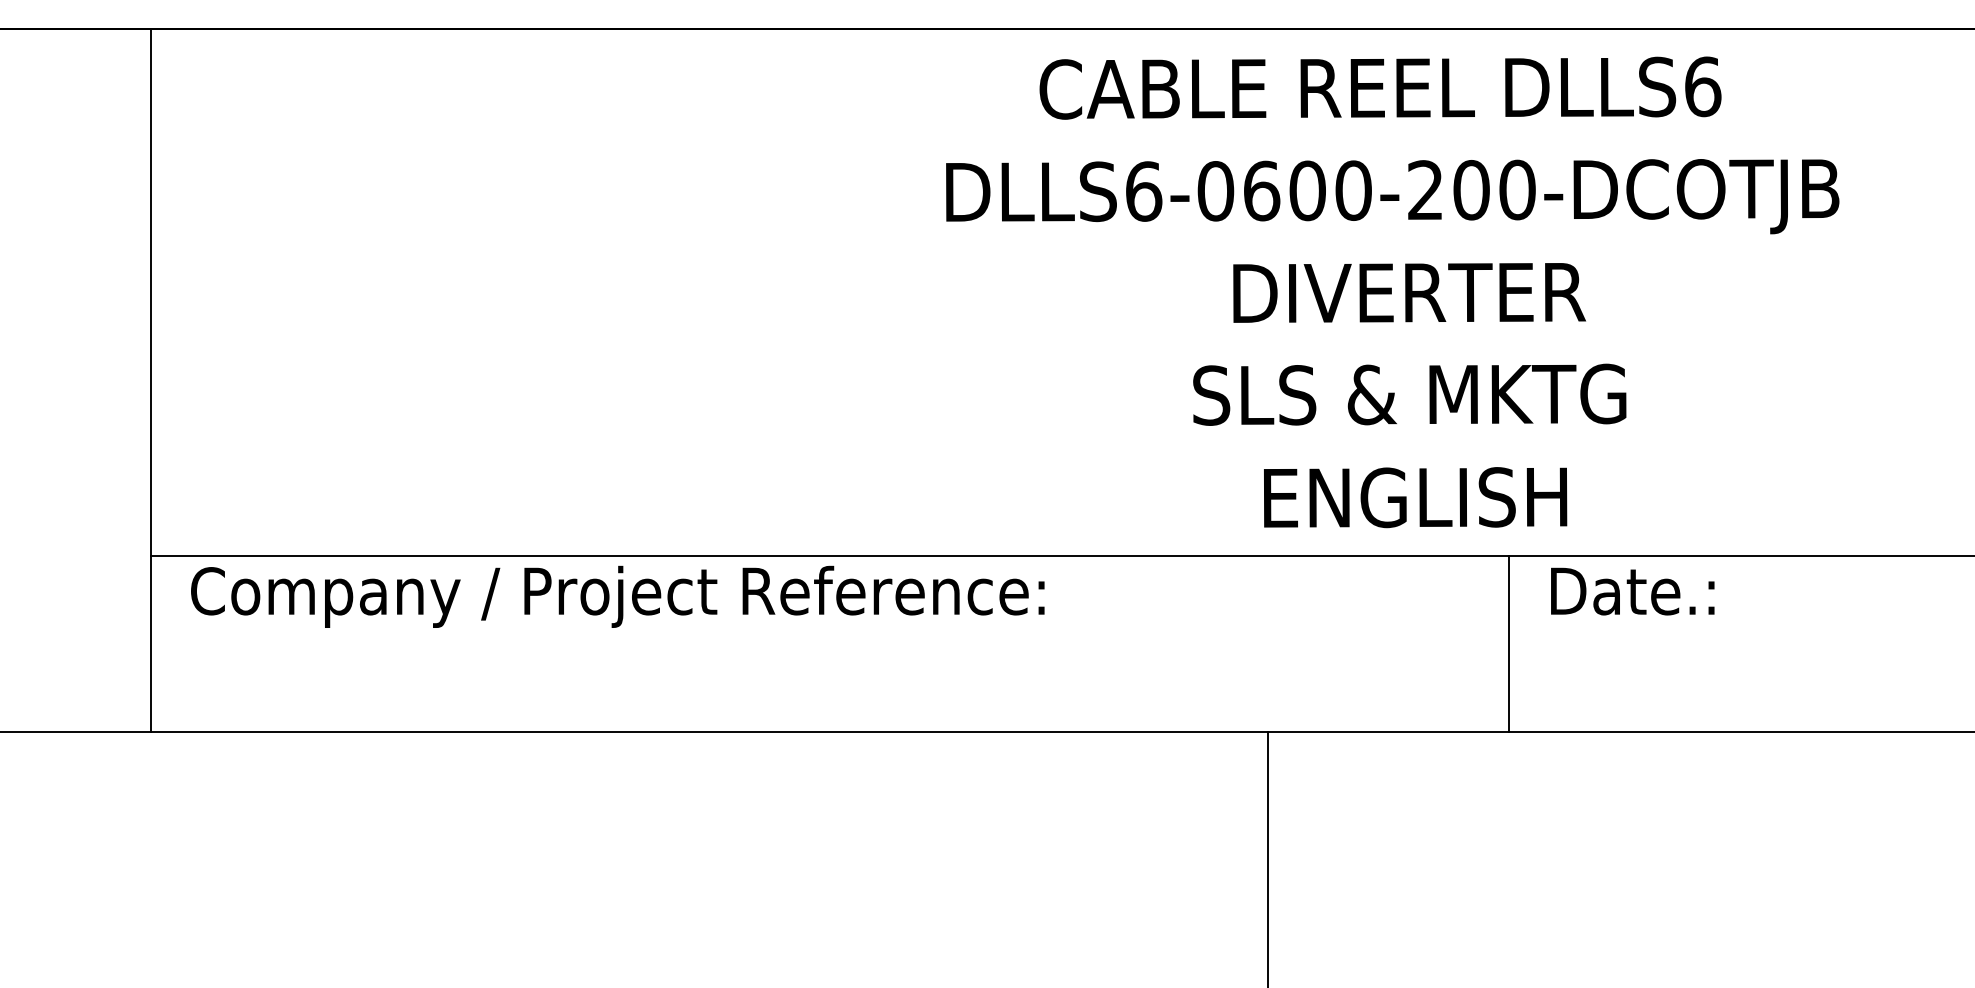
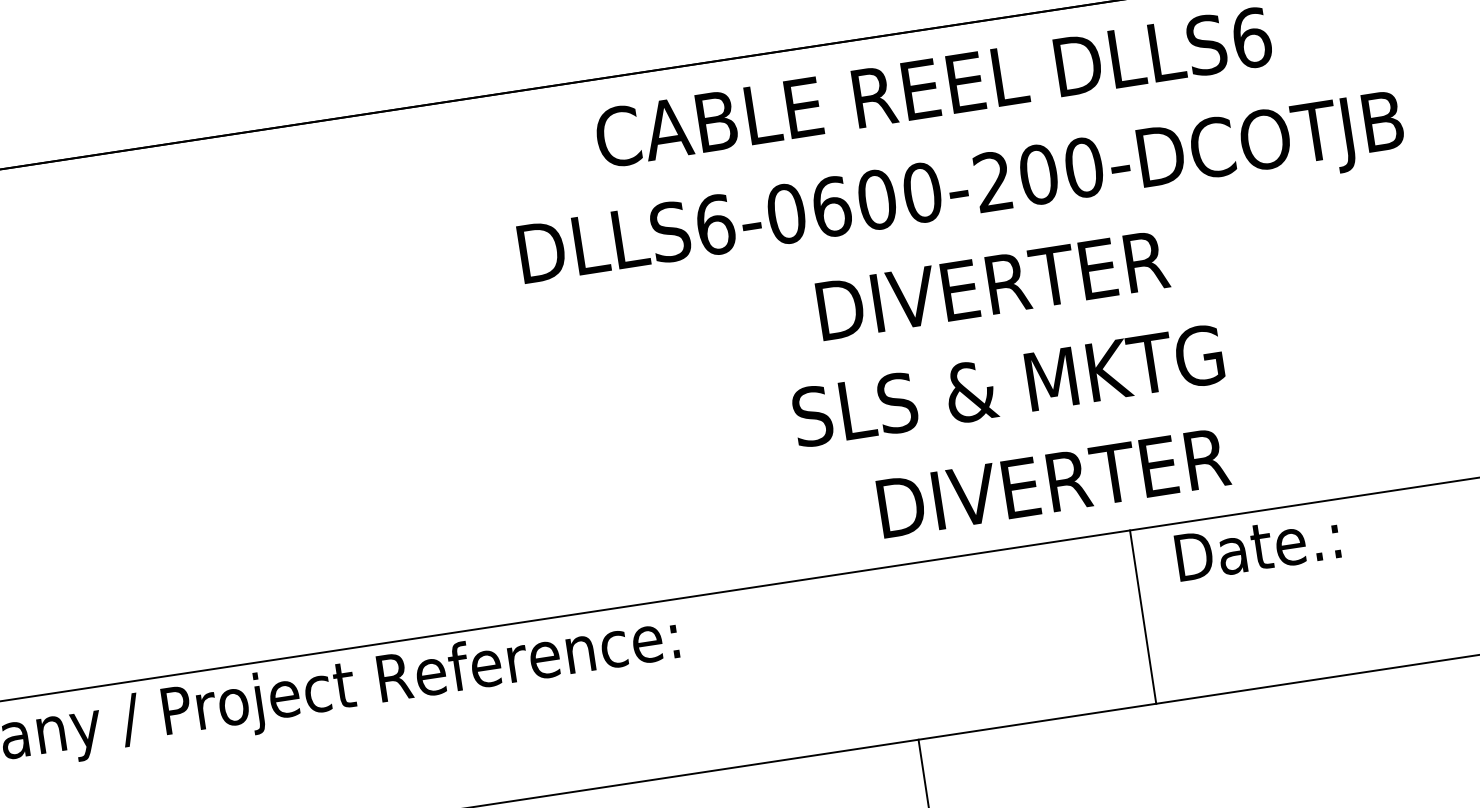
text: (1443, 497) -> (1056, 482), ENGLISH -> DIVERTER

